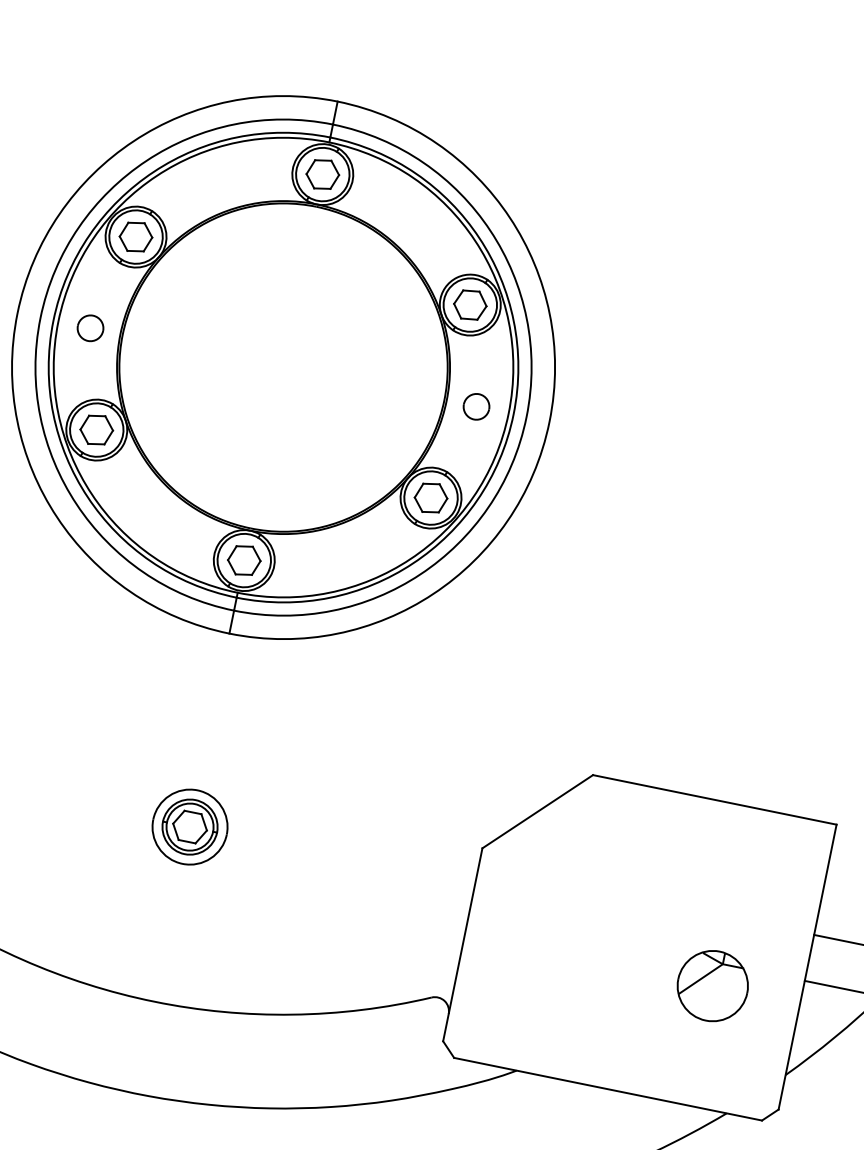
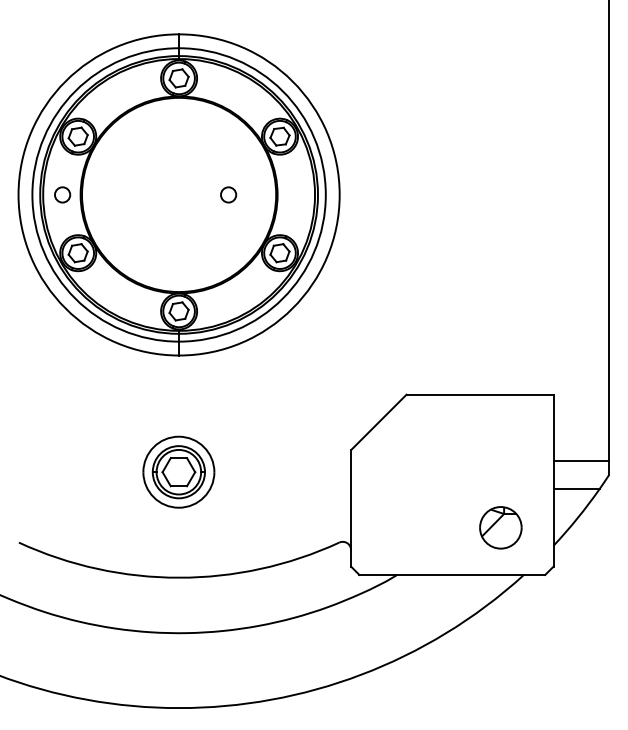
part: (476, 406) -> (228, 194), moved
part: (190, 827) -> (179, 472), size x1.6
part: (712, 985) -> (500, 527), moved

